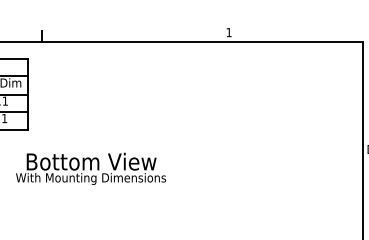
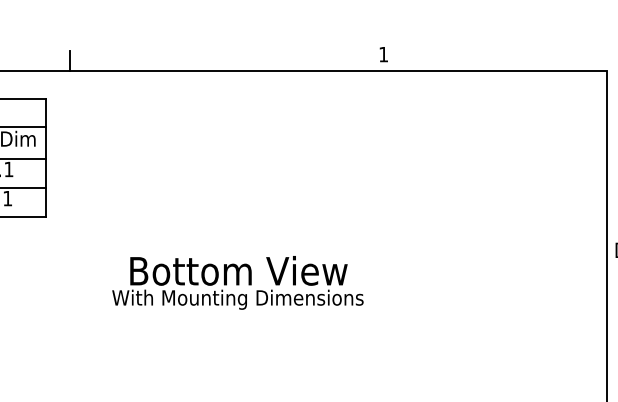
text: (91, 168) -> (238, 282), moved

